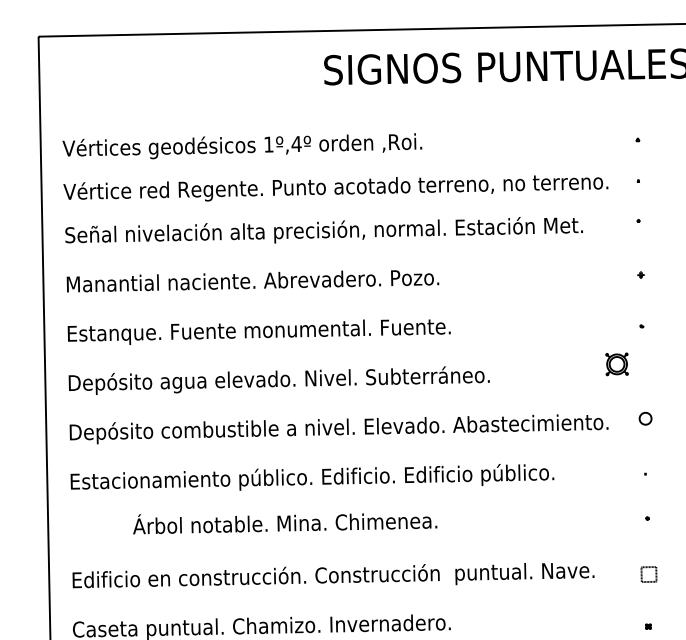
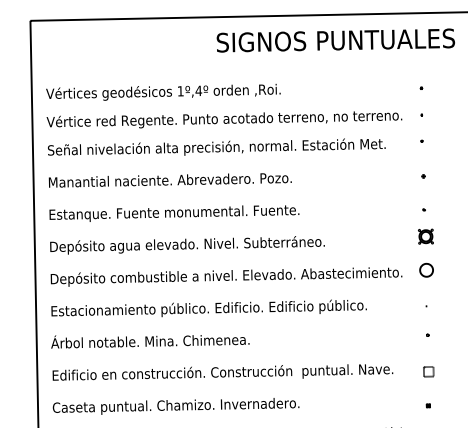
part: (616, 364) -> (425, 236), moved
part: (645, 417) -> (426, 269), size x1.67
text: (285, 523) -> (150, 341), moved

